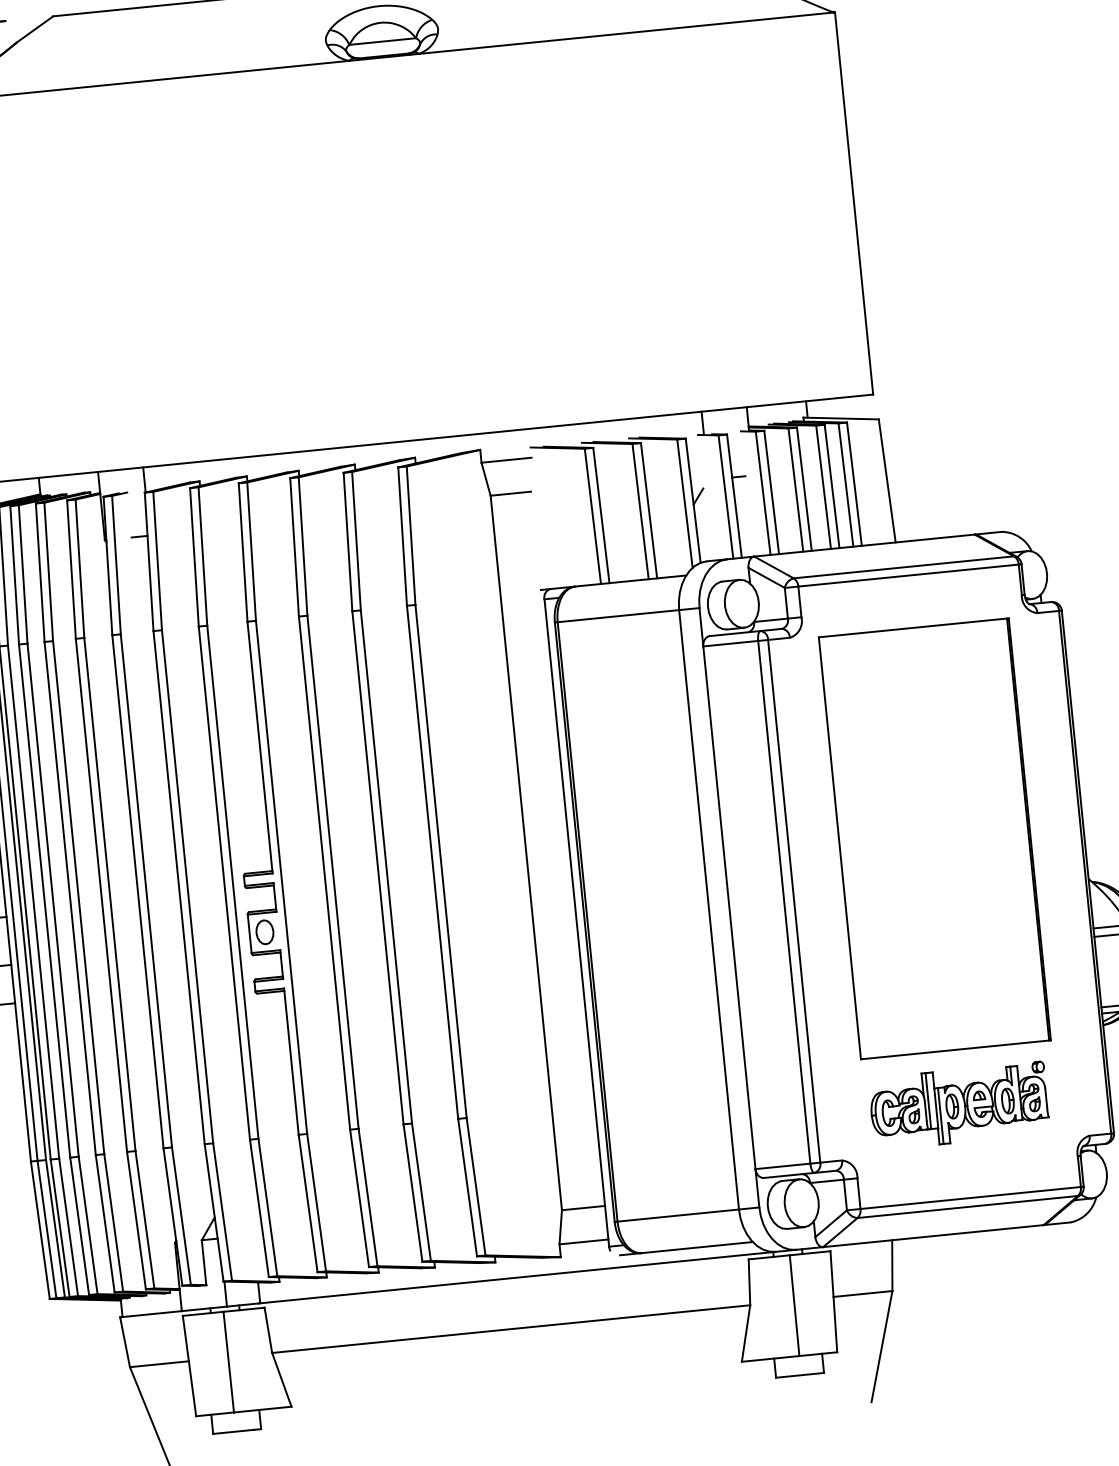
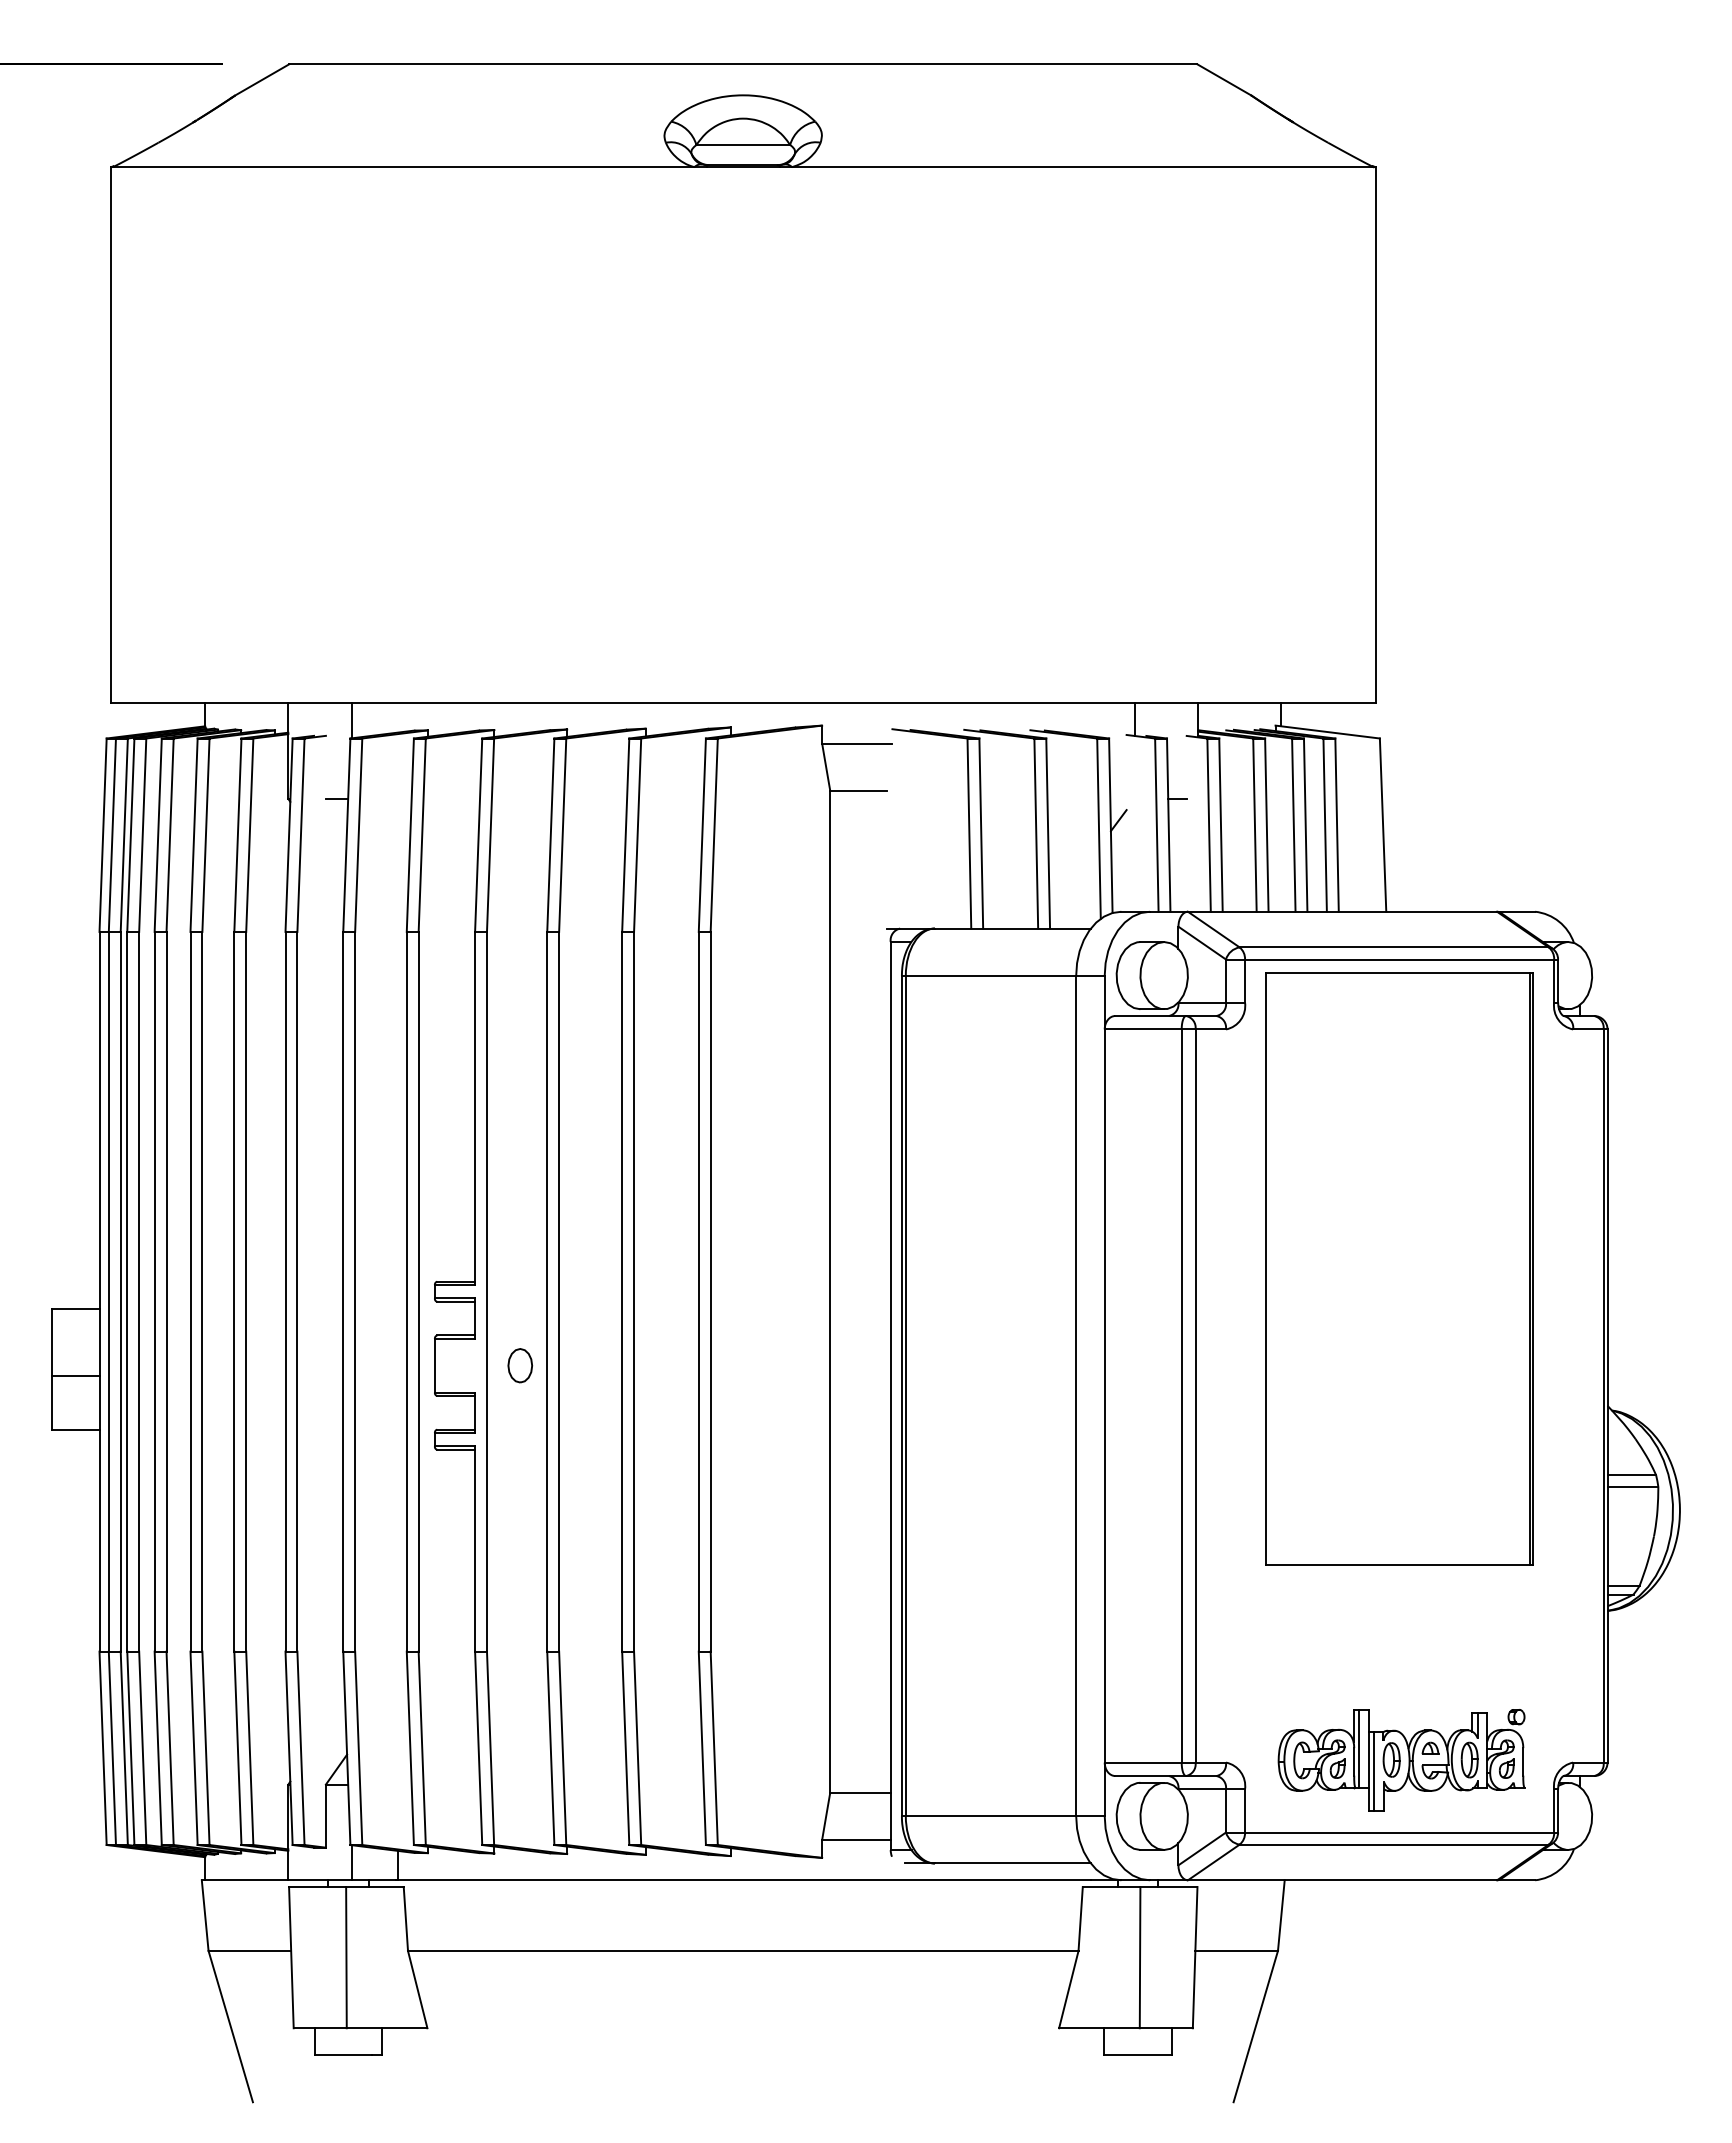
part: (934, 838) -> (1399, 1268), moved
part: (265, 932) -> (520, 1365), moved
part: (959, 1106) -> (1401, 1760), moved

